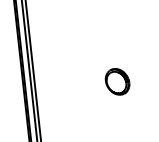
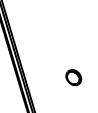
part: (117, 81) -> (73, 77), moved

